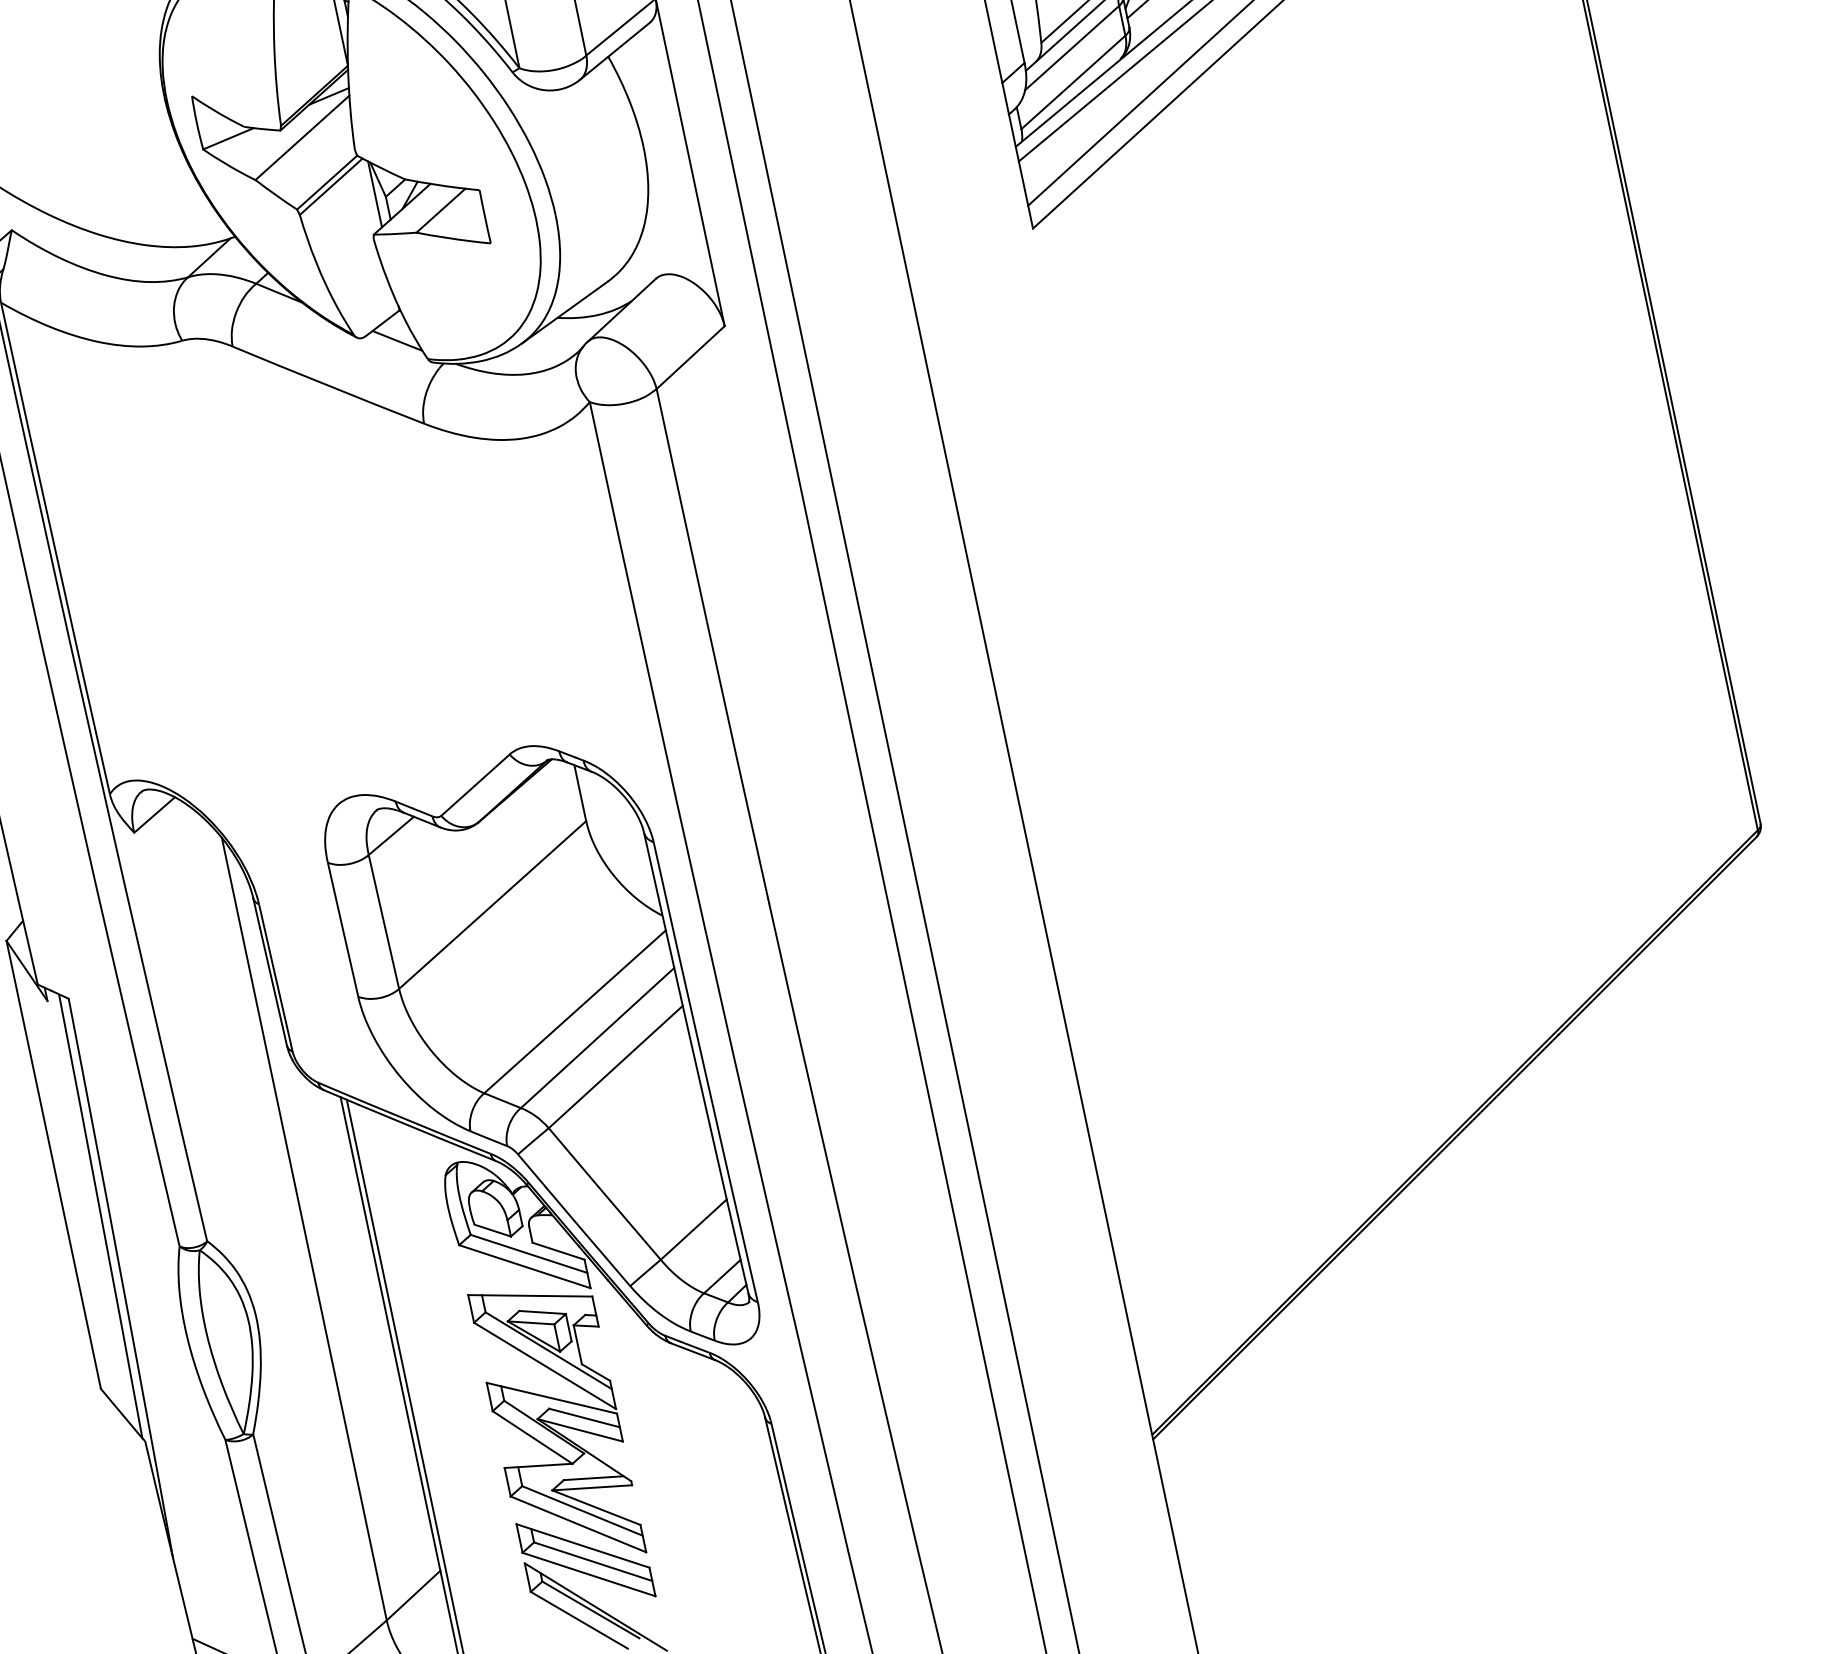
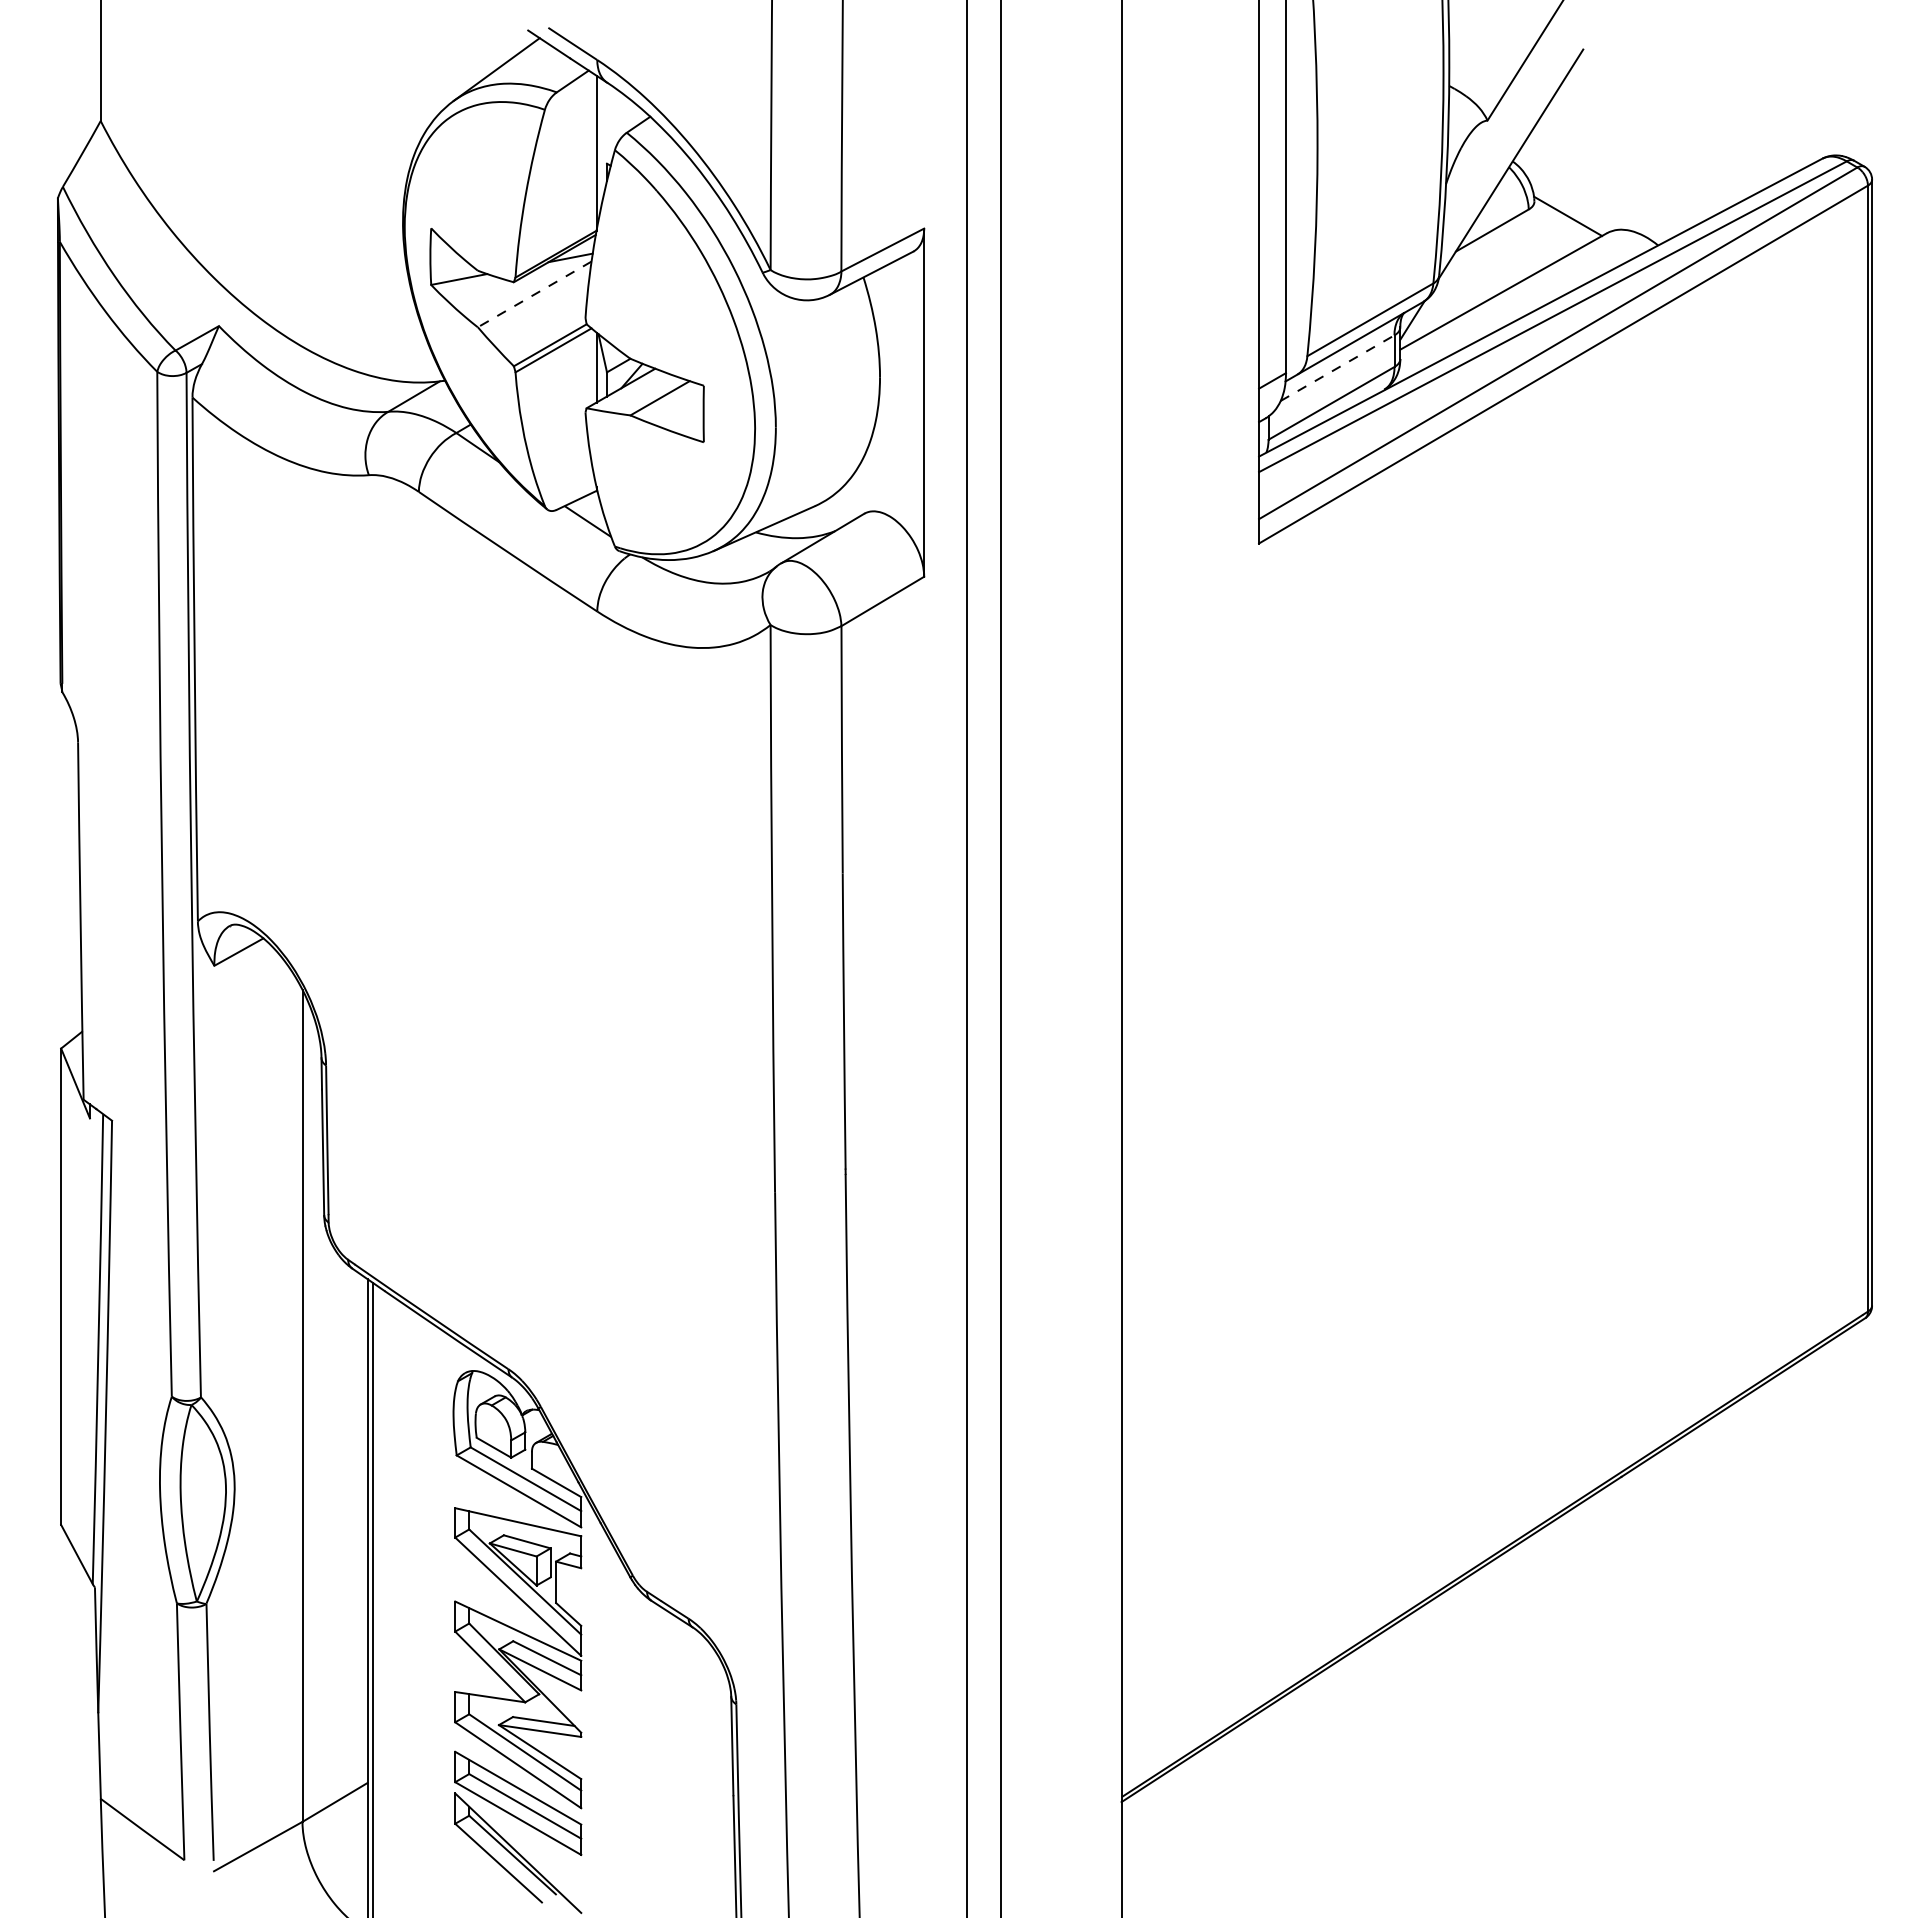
line: (1072, 48) -> (1337, 368), solid -> dashed
line: (302, 137) -> (534, 294), solid -> dashed
part: (538, 1064) -> (576, 1288), removed

